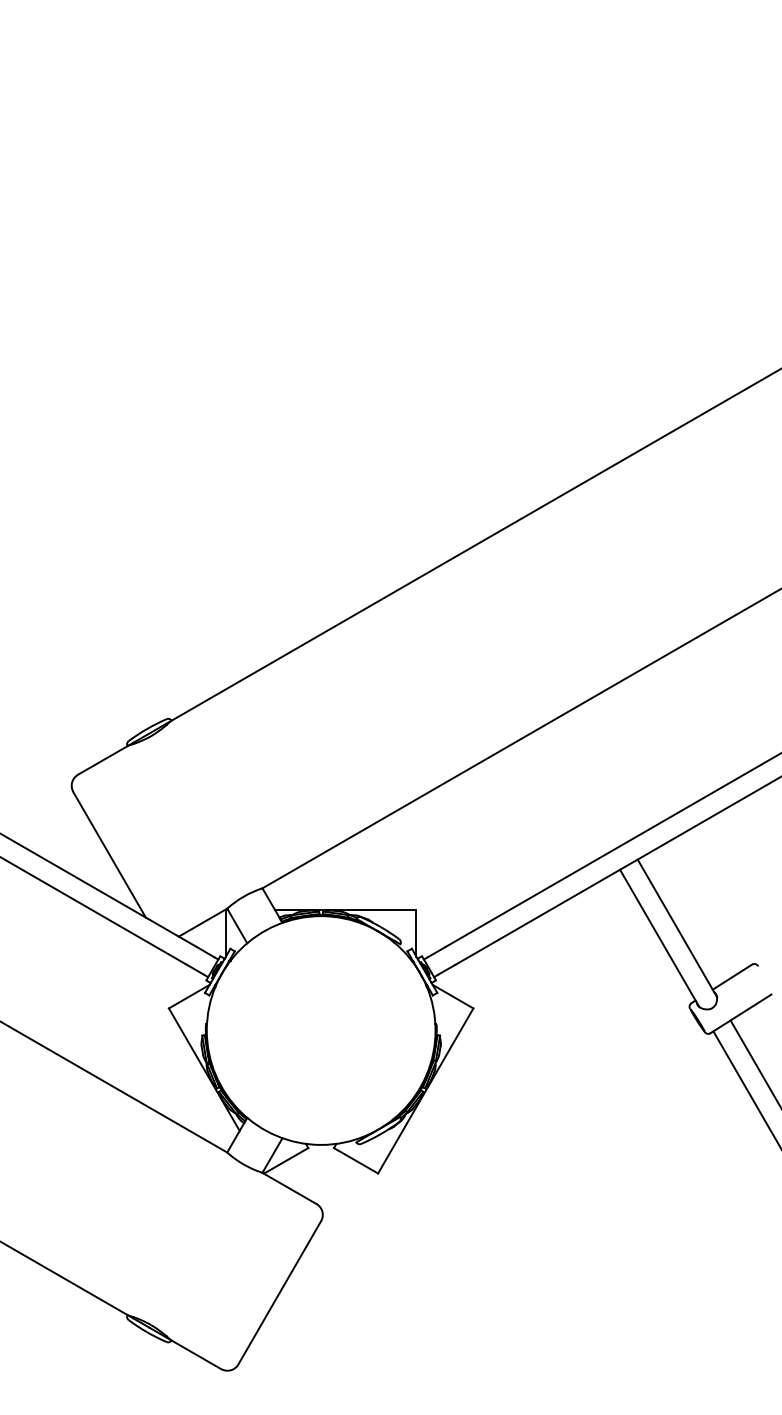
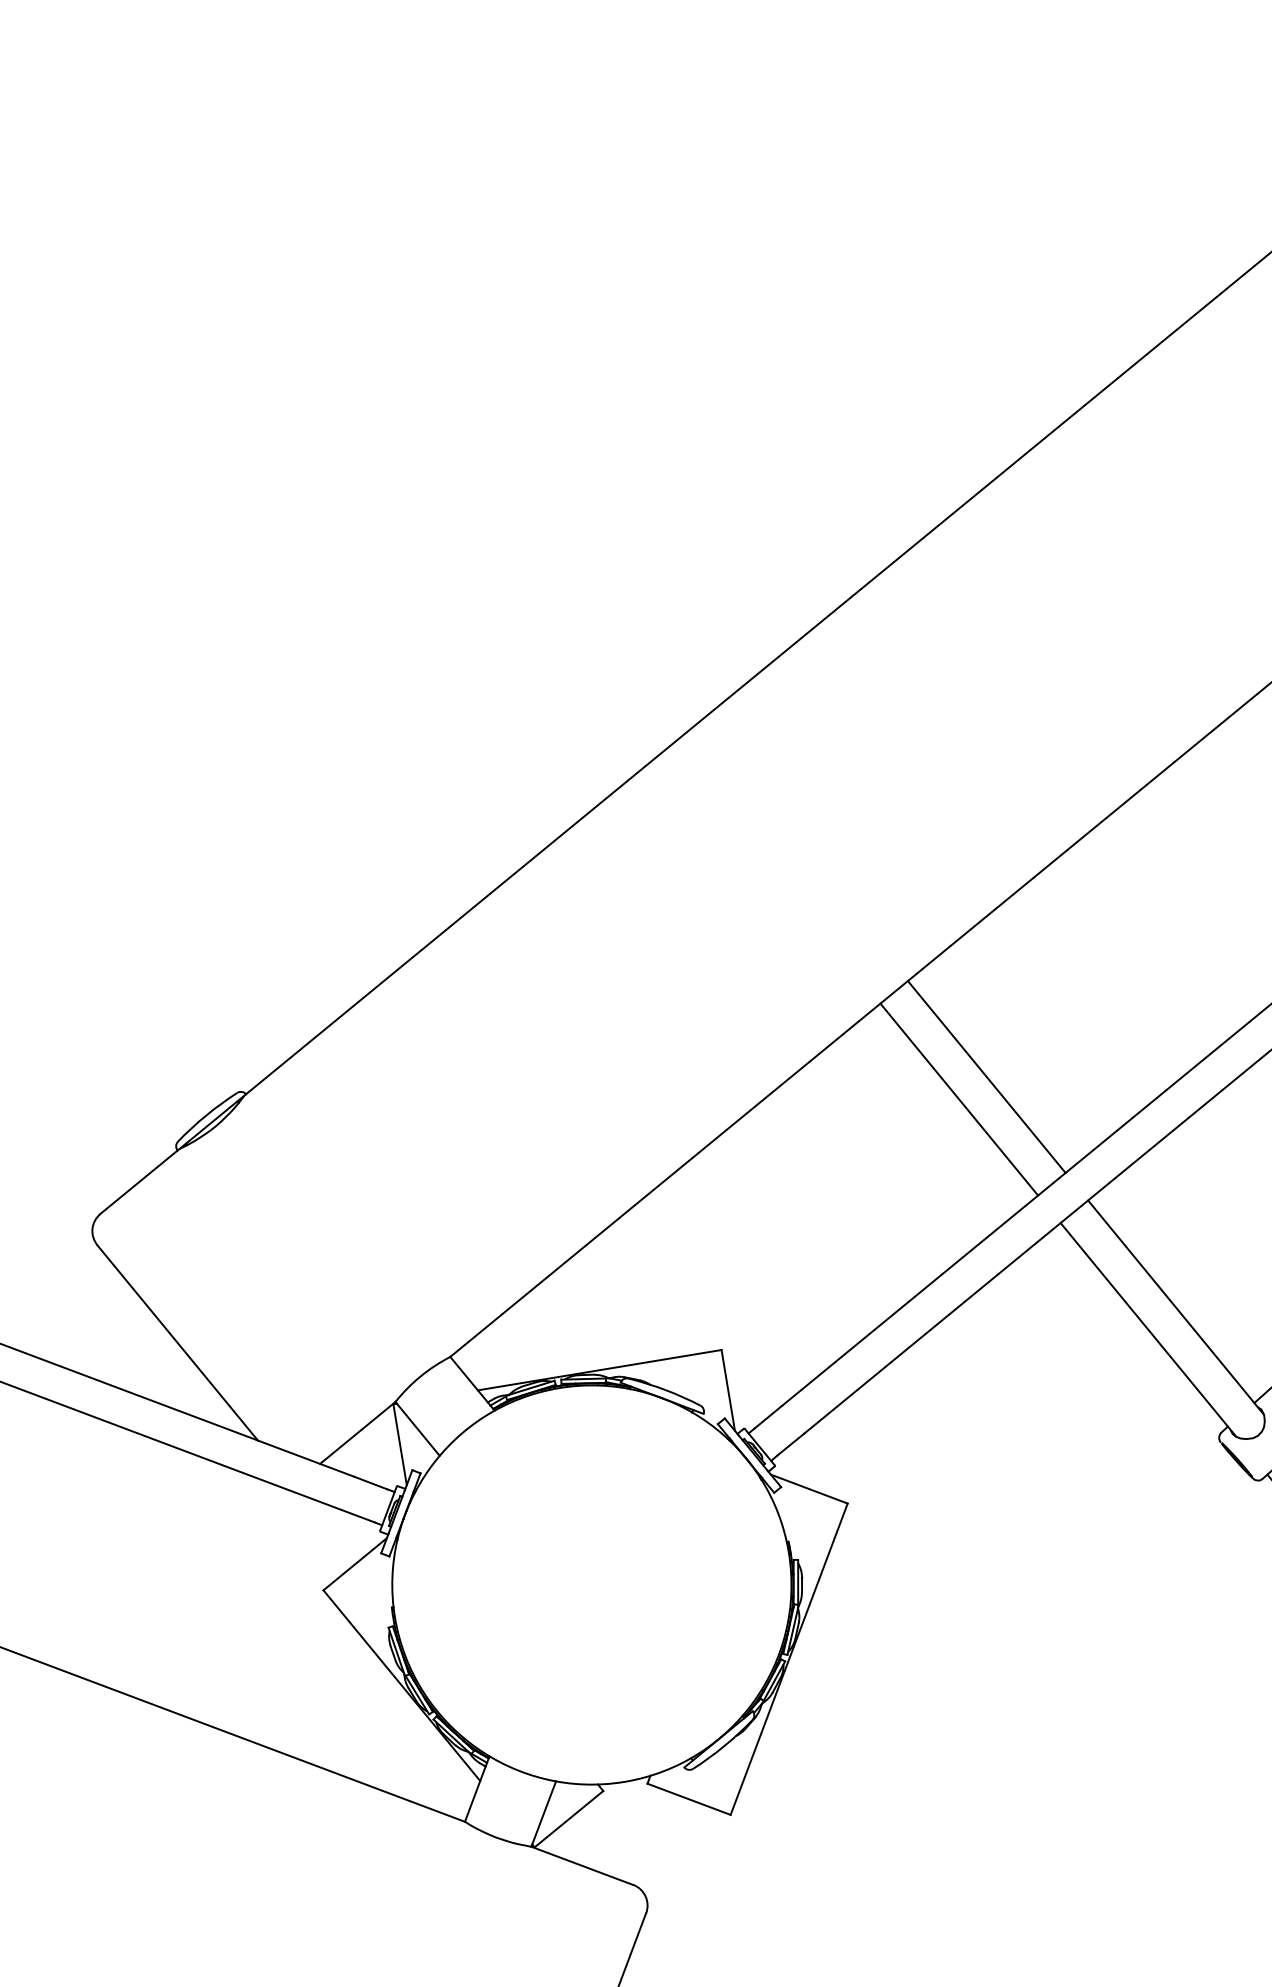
line: (591, 779) -> (985, 1075), added
line: (573, 790) -> (957, 1099), added

